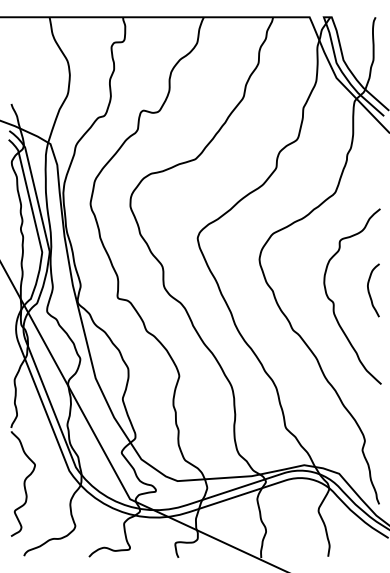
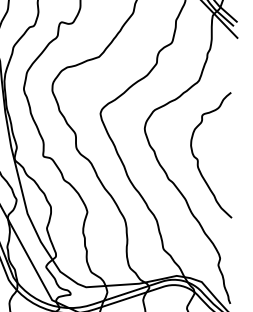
curve: (369, 290) -> (223, 150), removed

